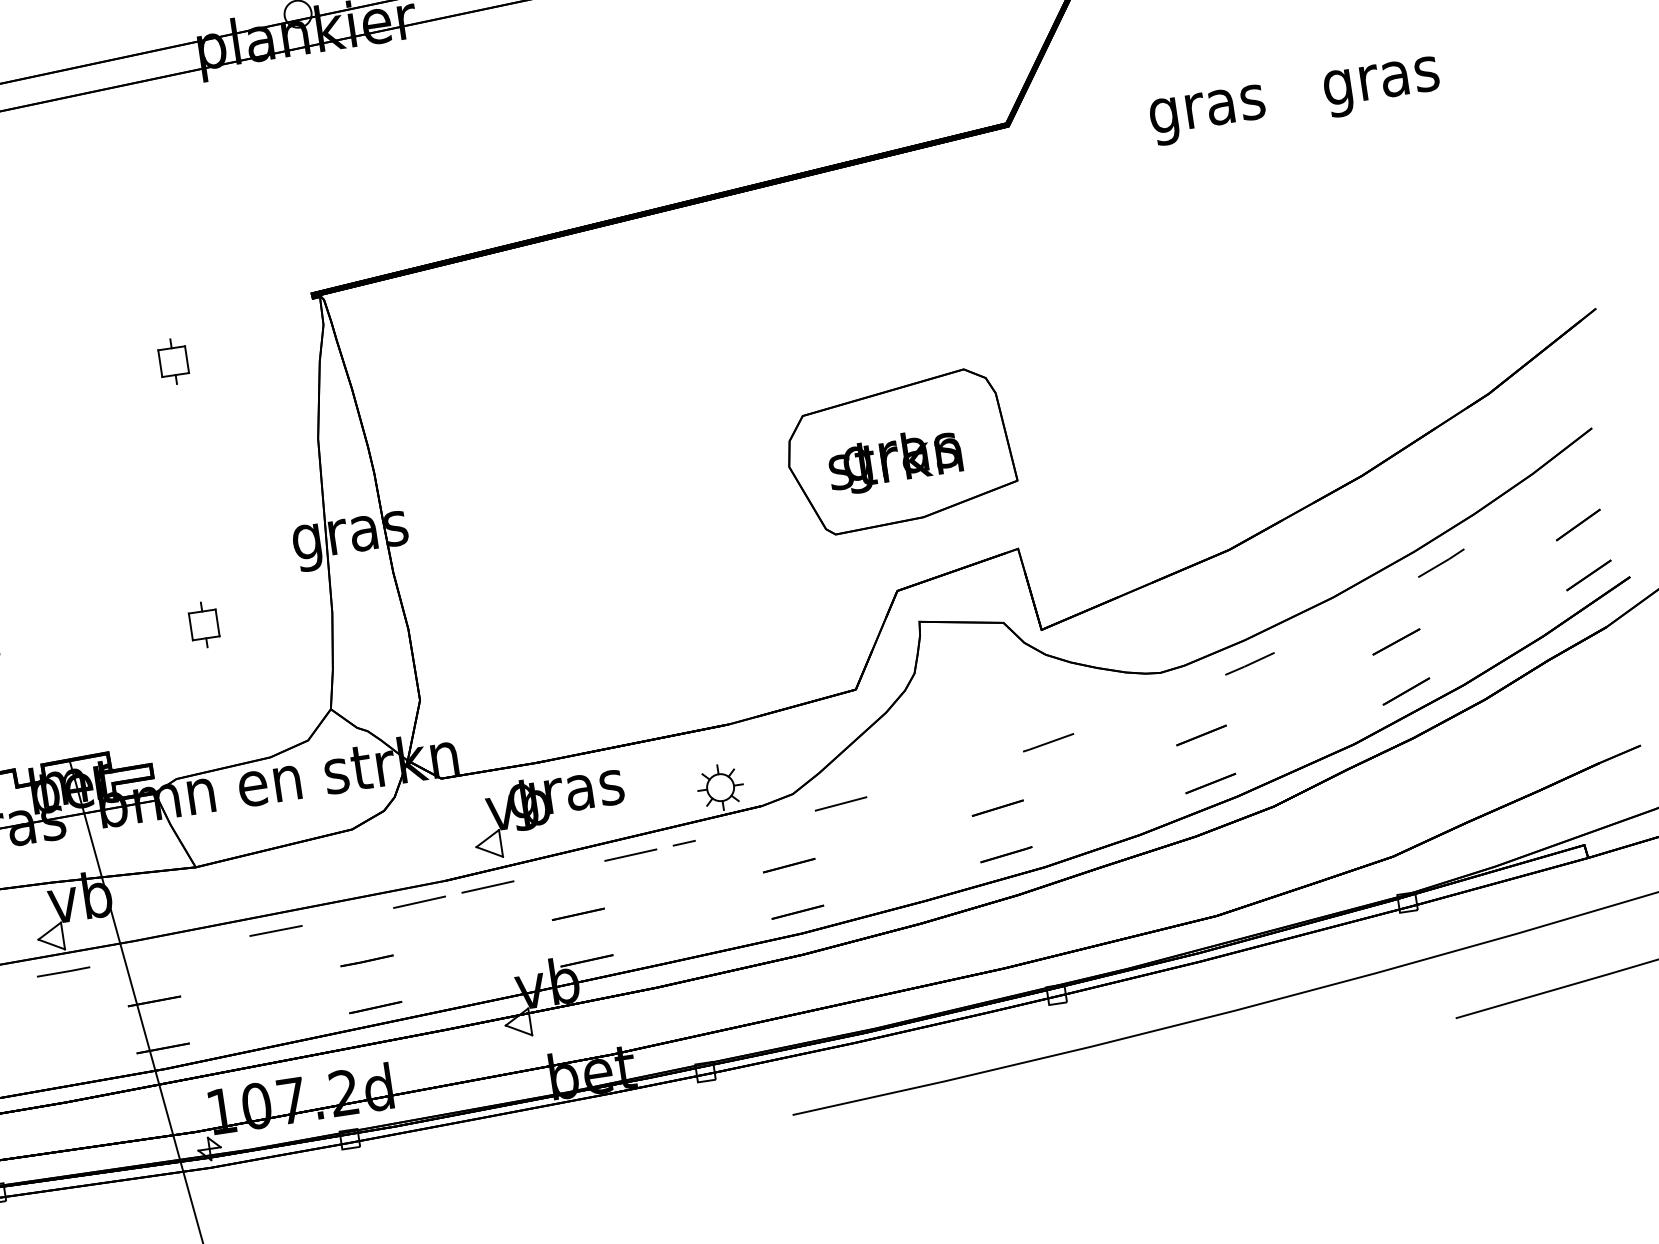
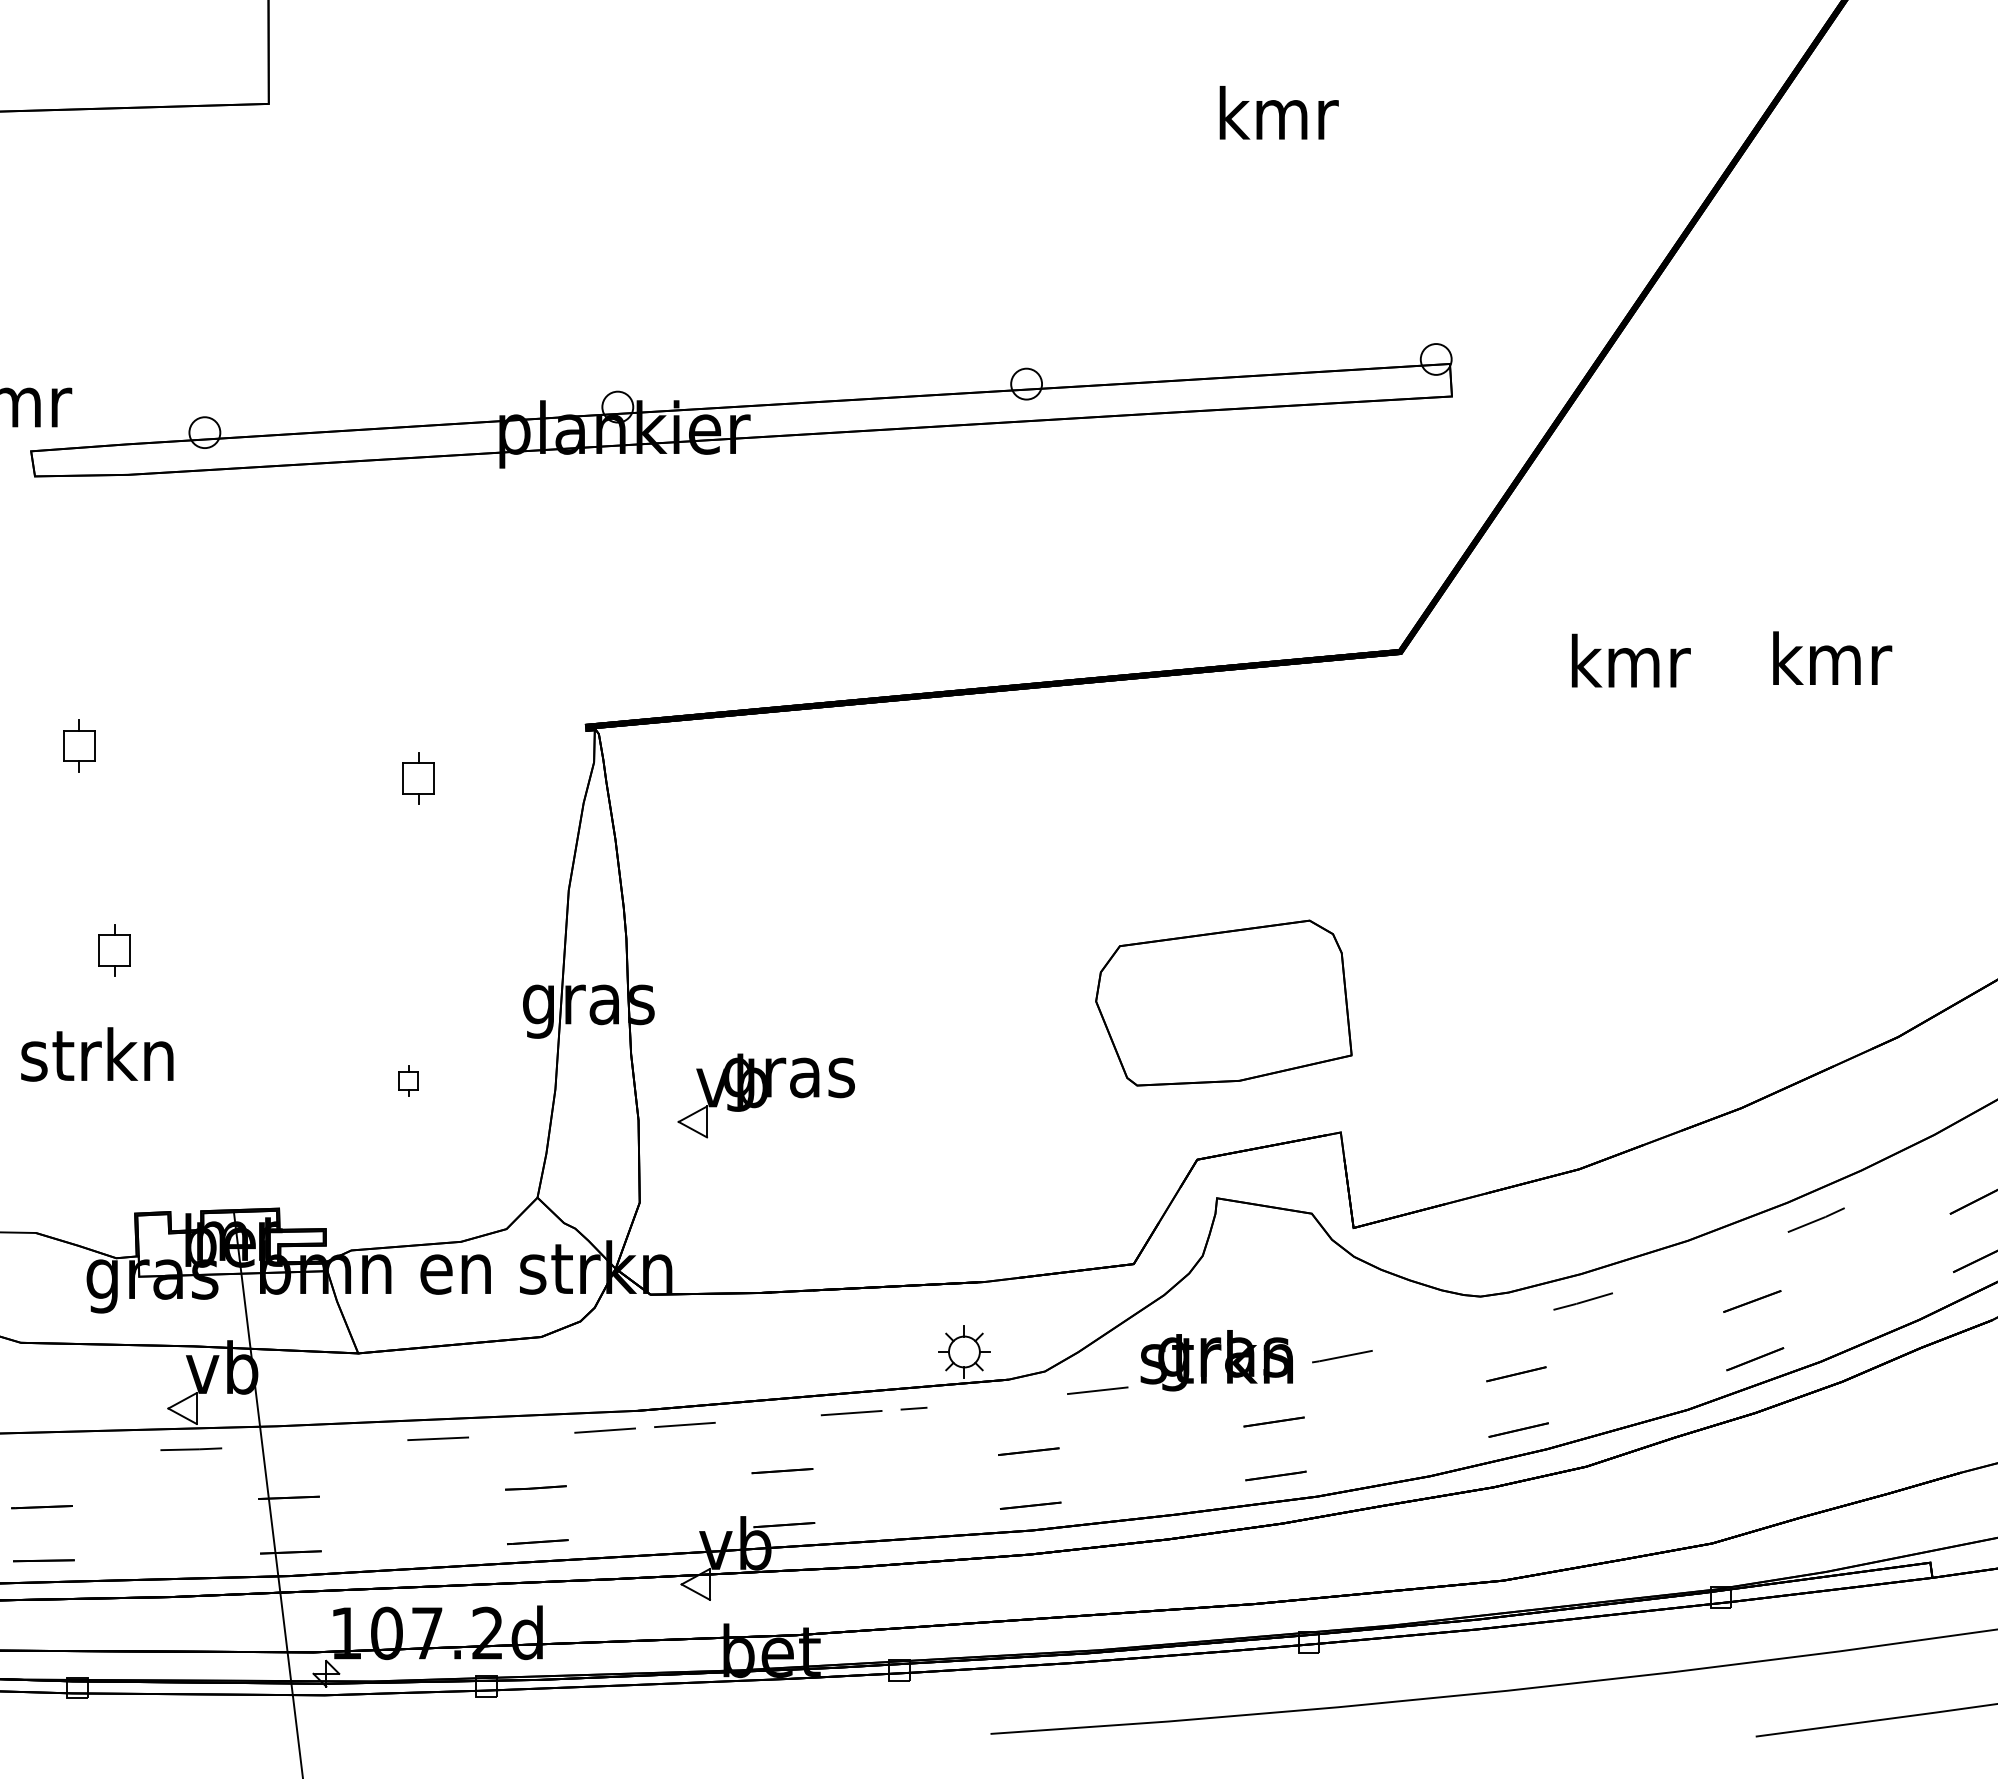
text: (1380, 81) -> (1829, 665), gras -> kmr
text: (1207, 108) -> (1628, 667), gras -> kmr
text: (894, 460) -> (1216, 1360), moved
part: (203, 624) -> (408, 1080), size x0.6
part: (548, 812) -> (765, 1095), moved

